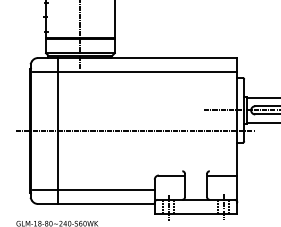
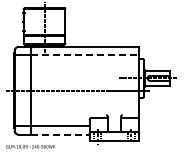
line: (148, 72) -> (85, 55), solid -> dashed
line: (106, 203) -> (60, 134), solid -> dashed

